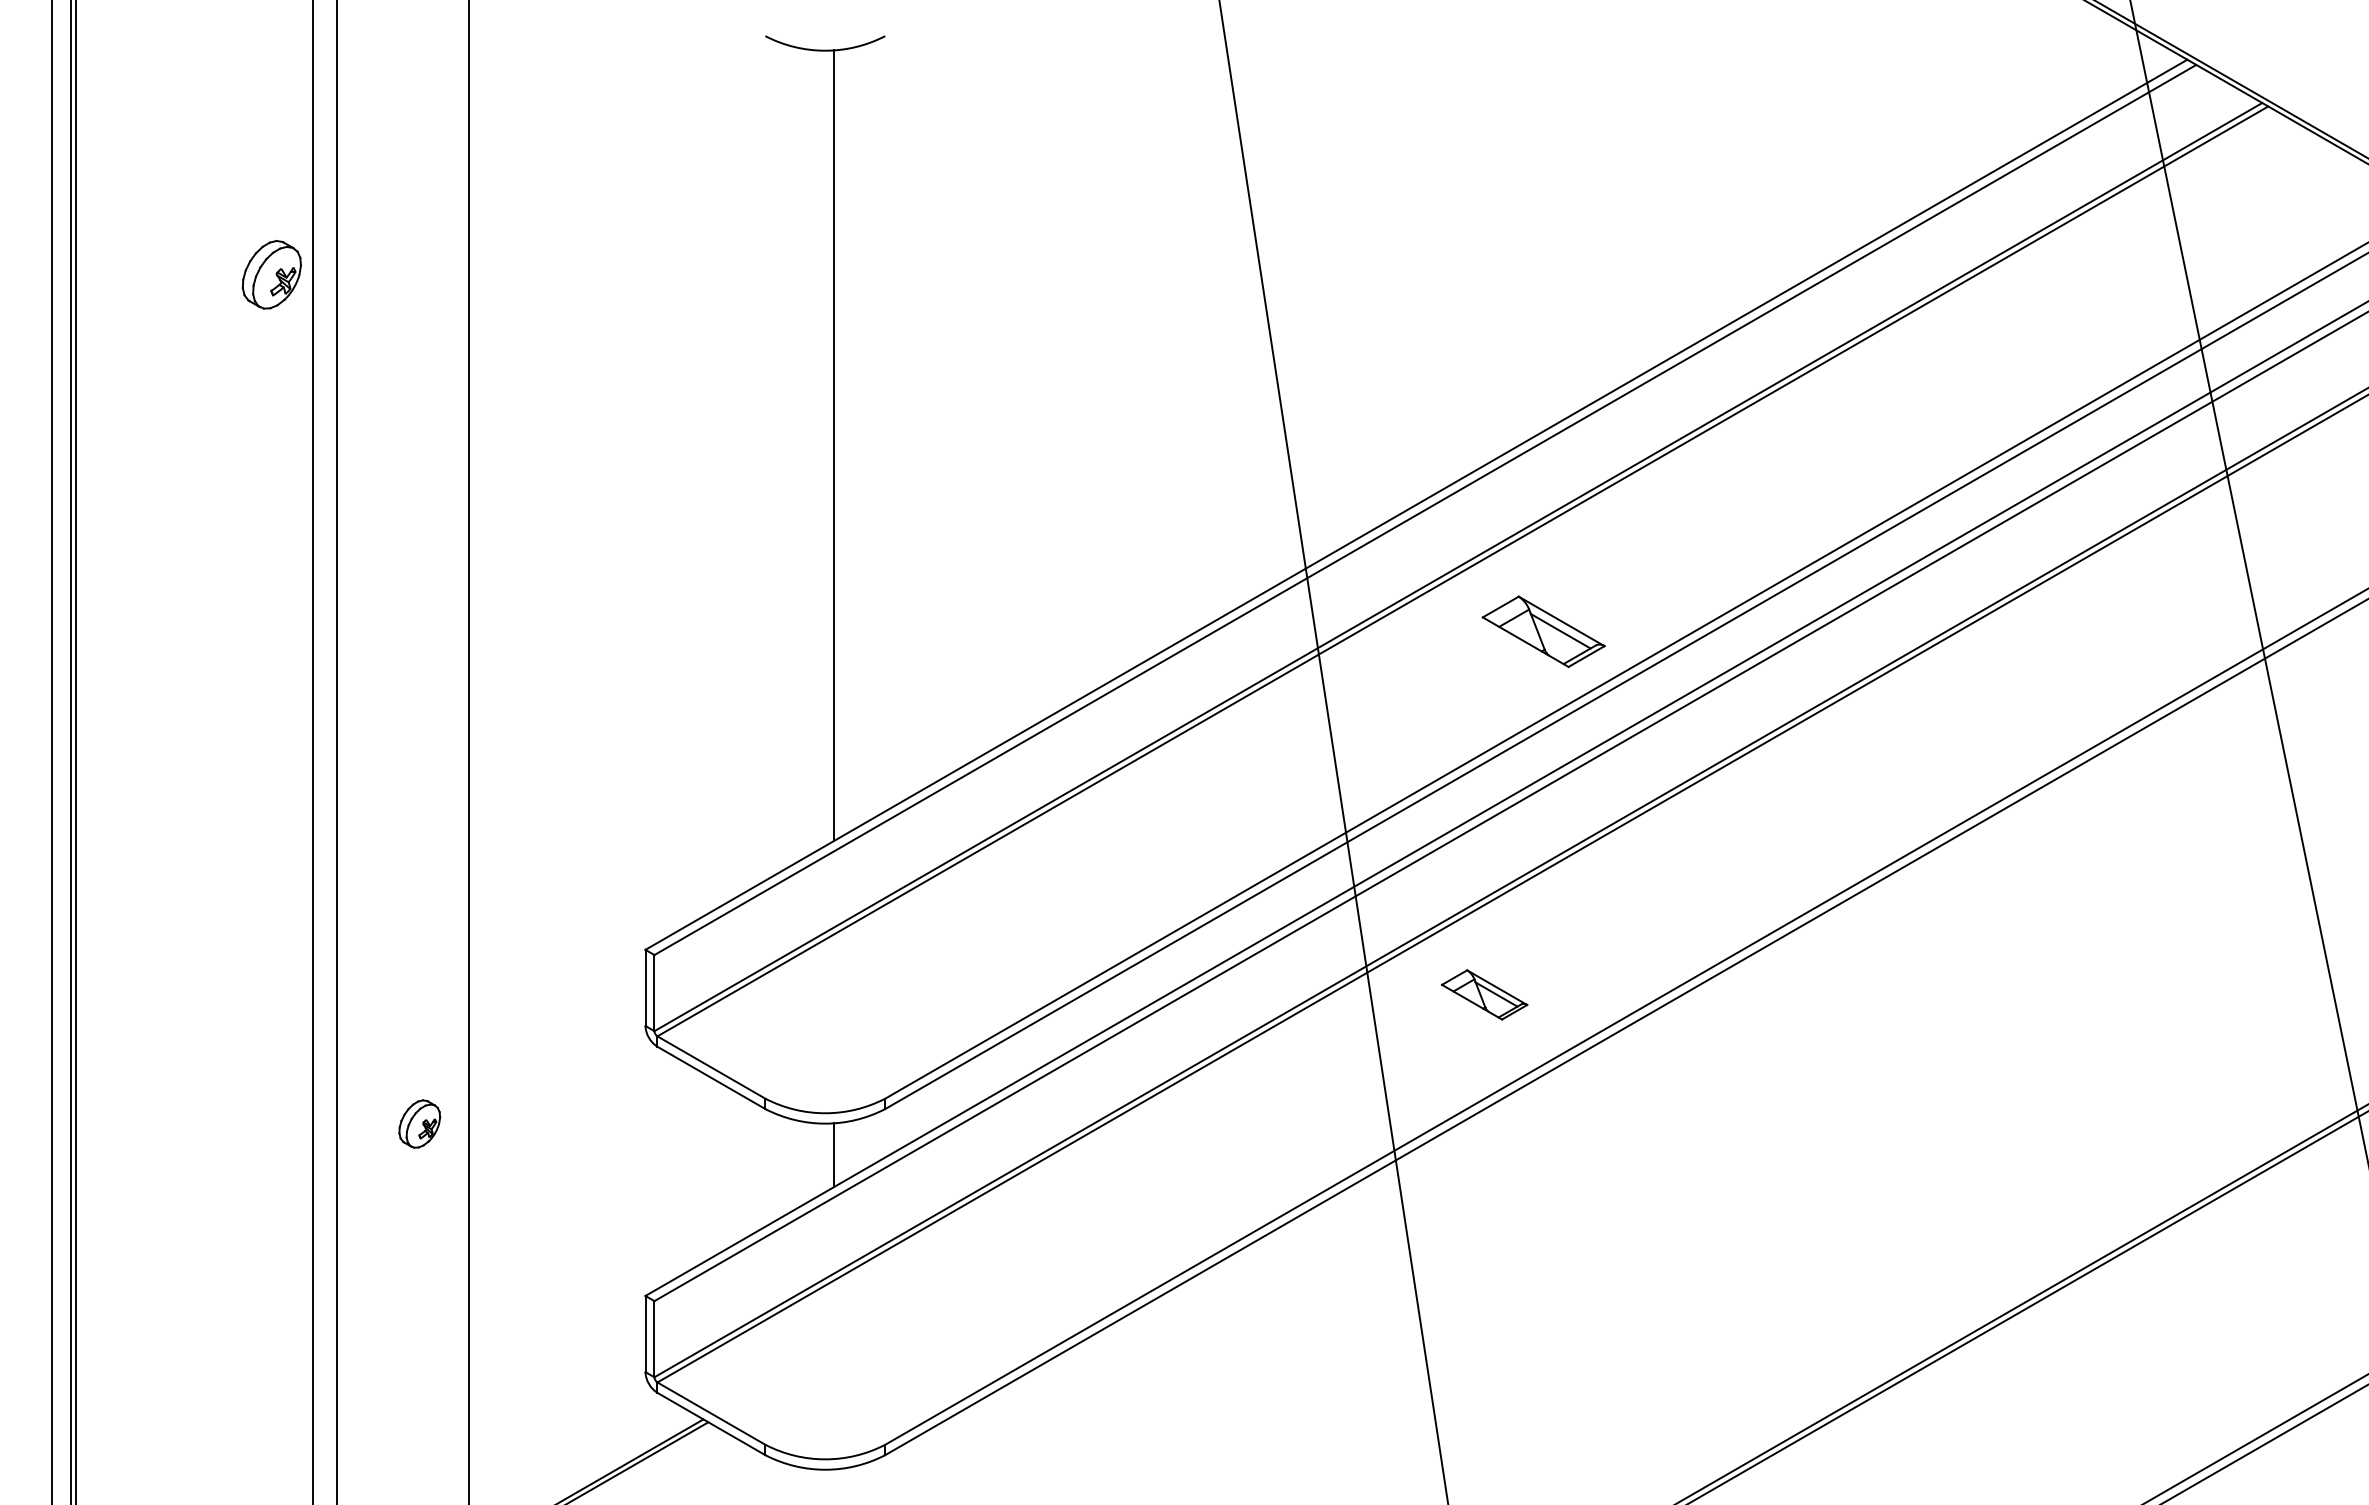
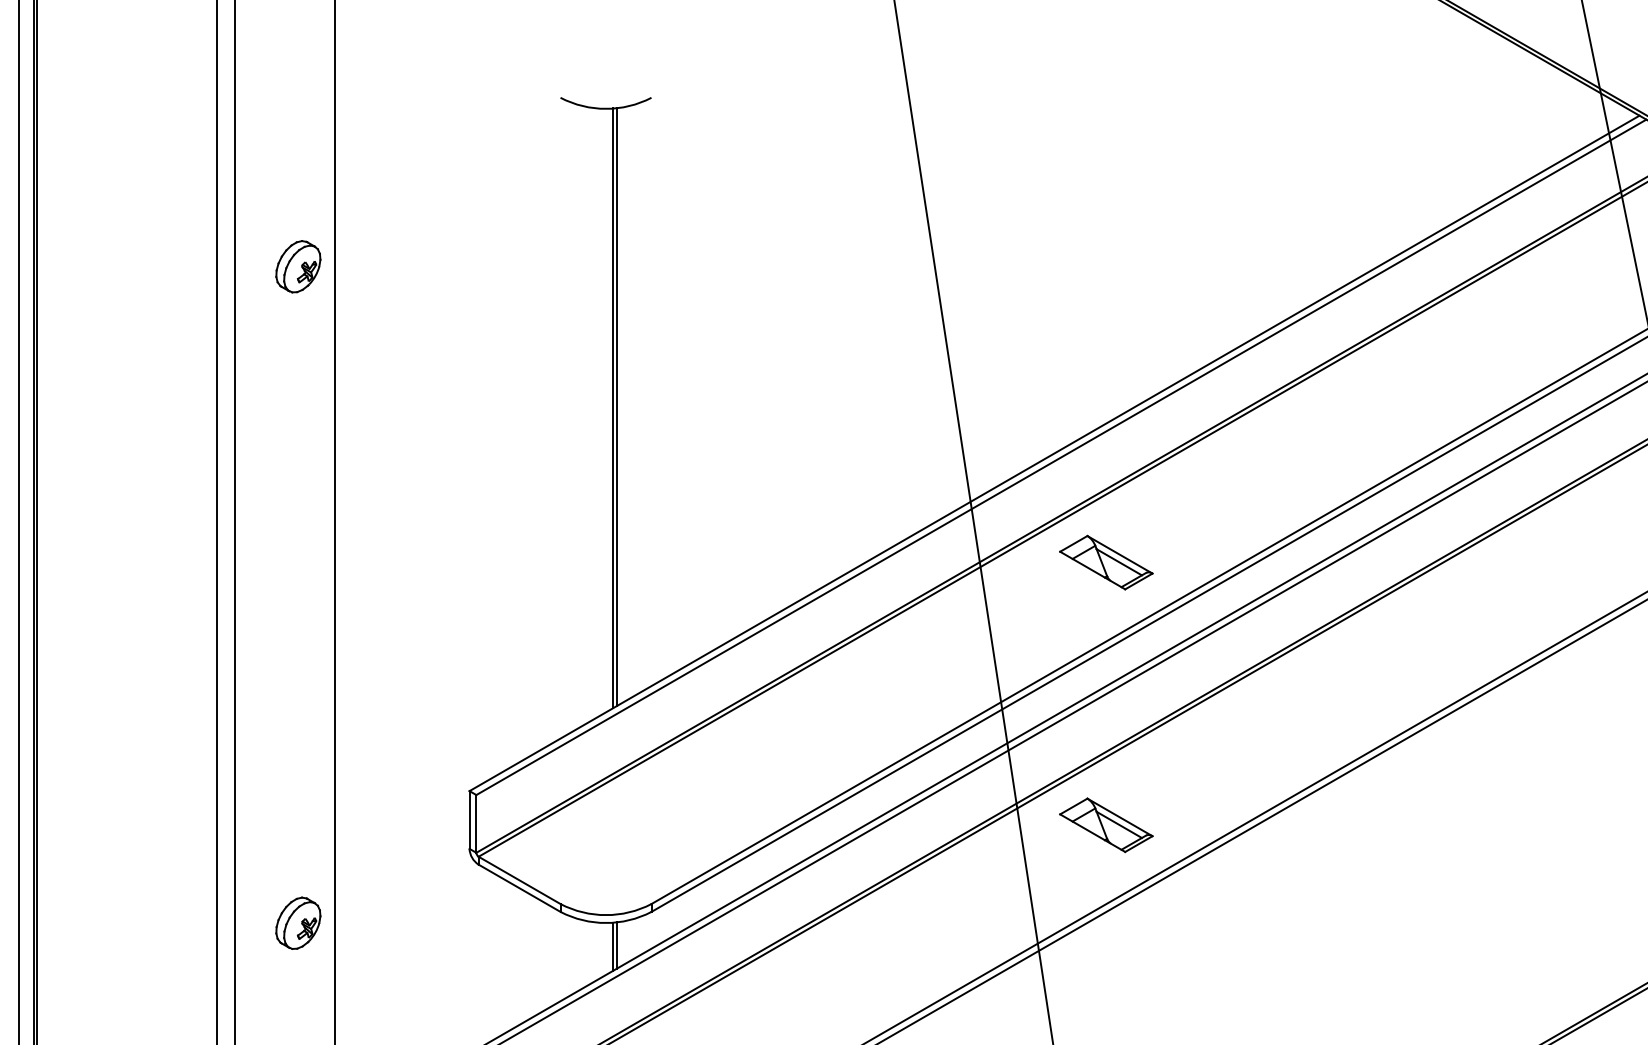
part: (271, 274) -> (298, 266), moved
line: (839, 443) -> (616, 406), added
part: (1543, 631) -> (1106, 562), moved
part: (1484, 994) -> (1106, 824), size x1.43
part: (419, 1123) -> (298, 922), size x1.43
line: (839, 1153) -> (616, 945), added

